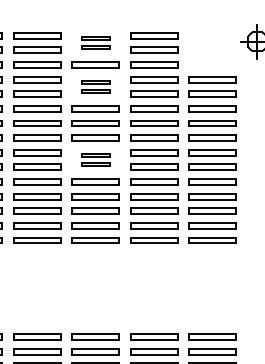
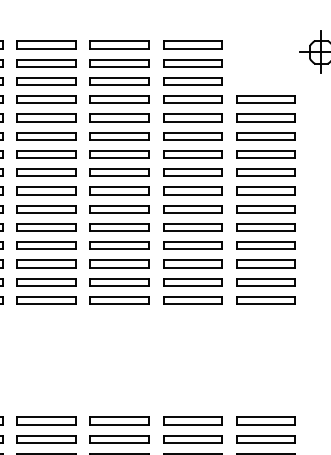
part: (95, 42) -> (119, 53), size x1.67
part: (95, 86) -> (119, 108), size x1.67
part: (95, 159) -> (119, 199), size x1.67

